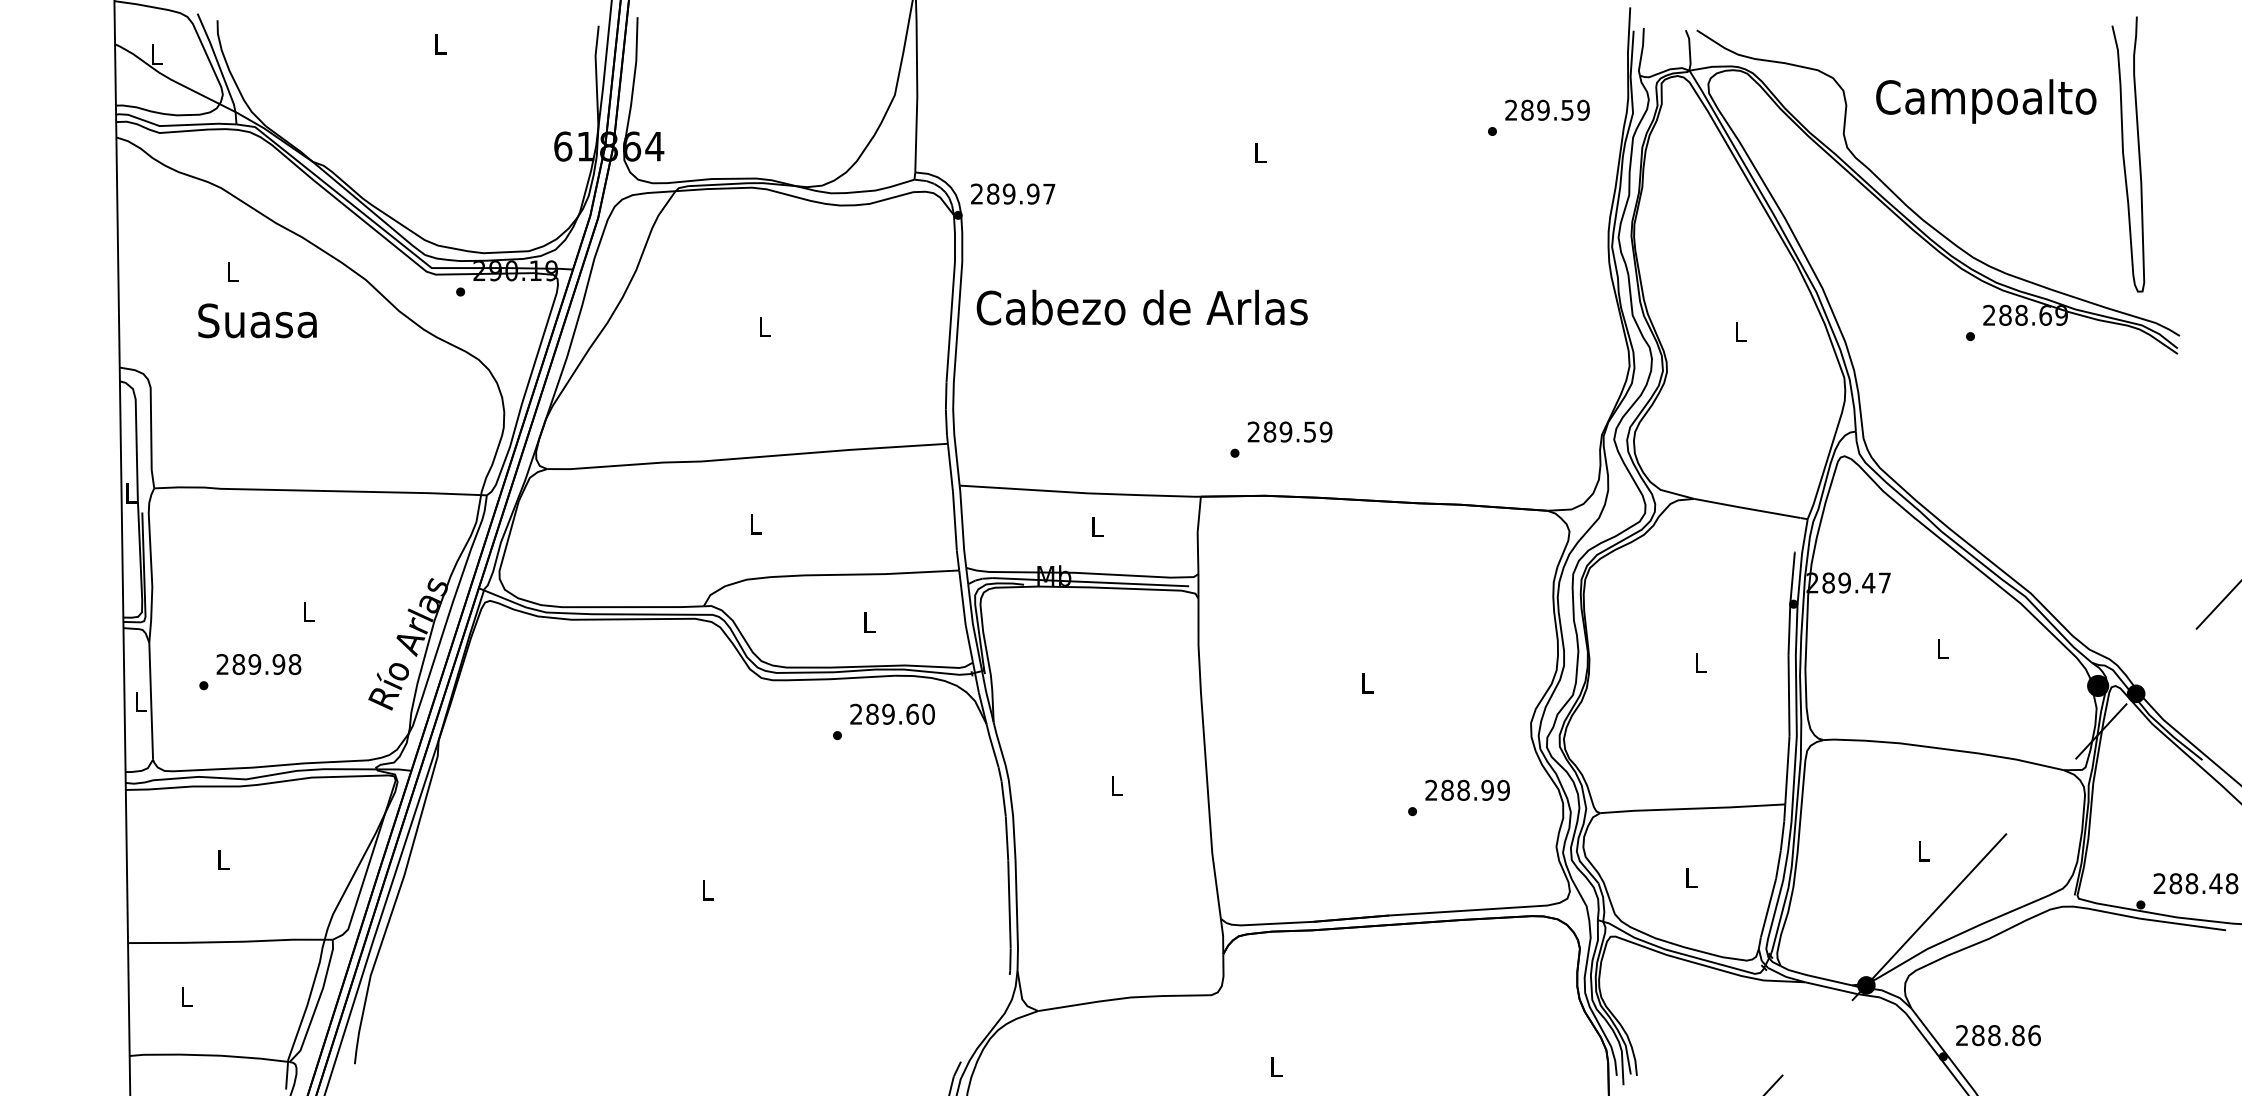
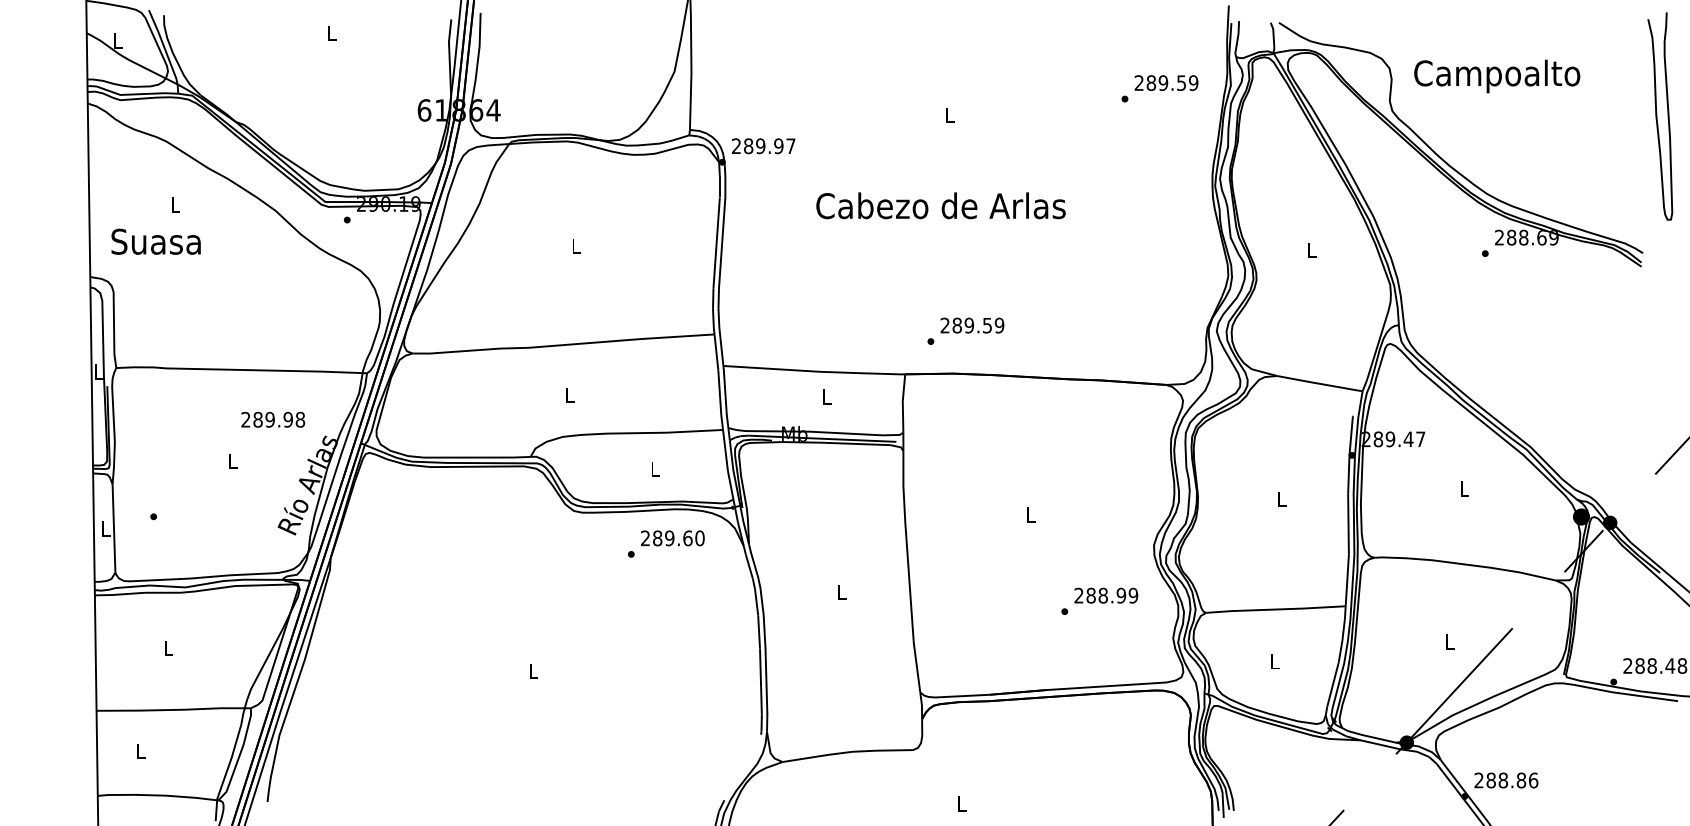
curve: (2124, 154) -> (1657, 116), moved
text: (1141, 307) -> (940, 205), moved
text: (256, 320) -> (155, 241), moved
text: (259, 664) -> (273, 419), moved

